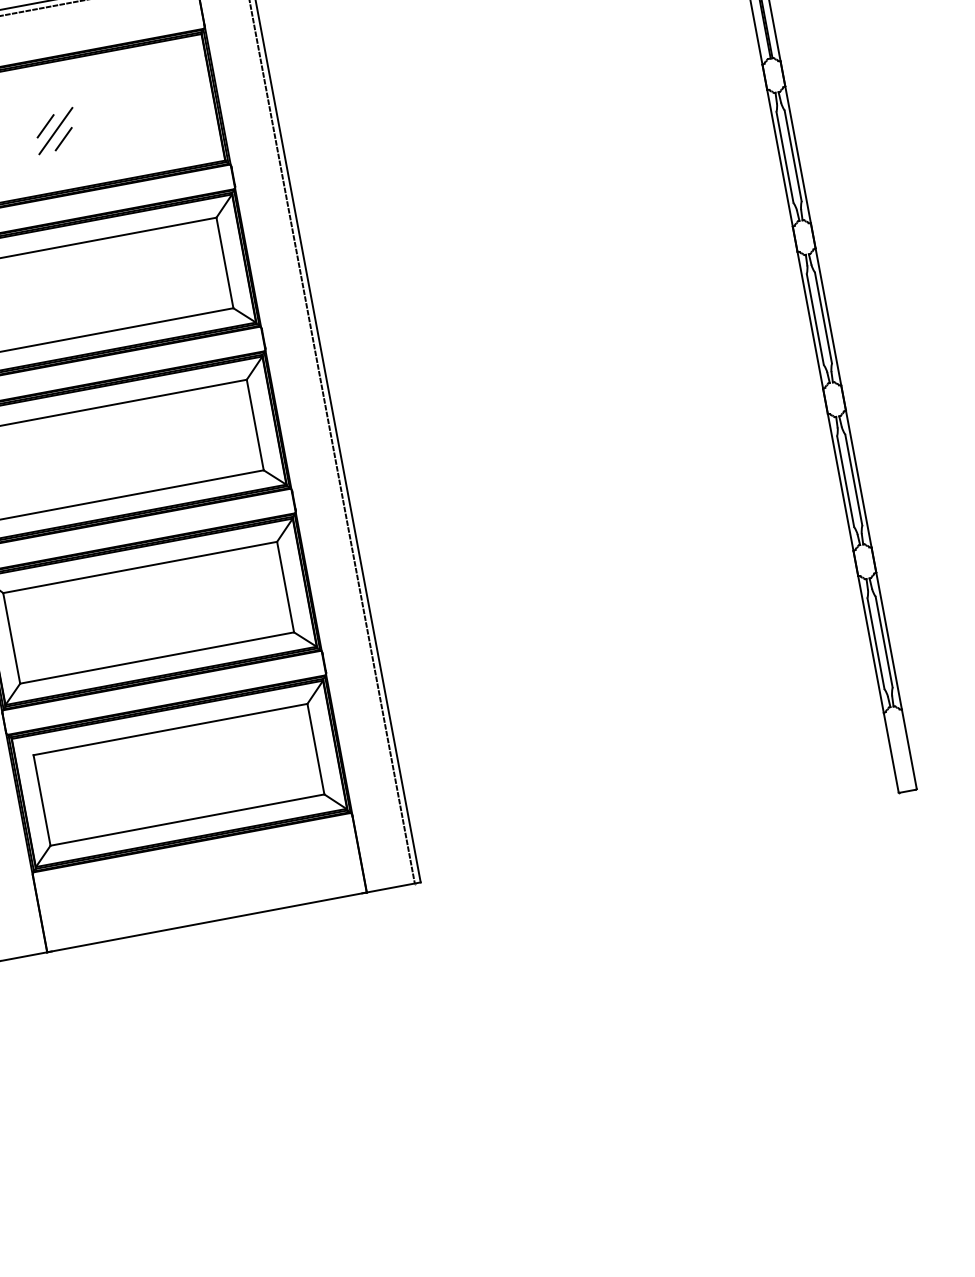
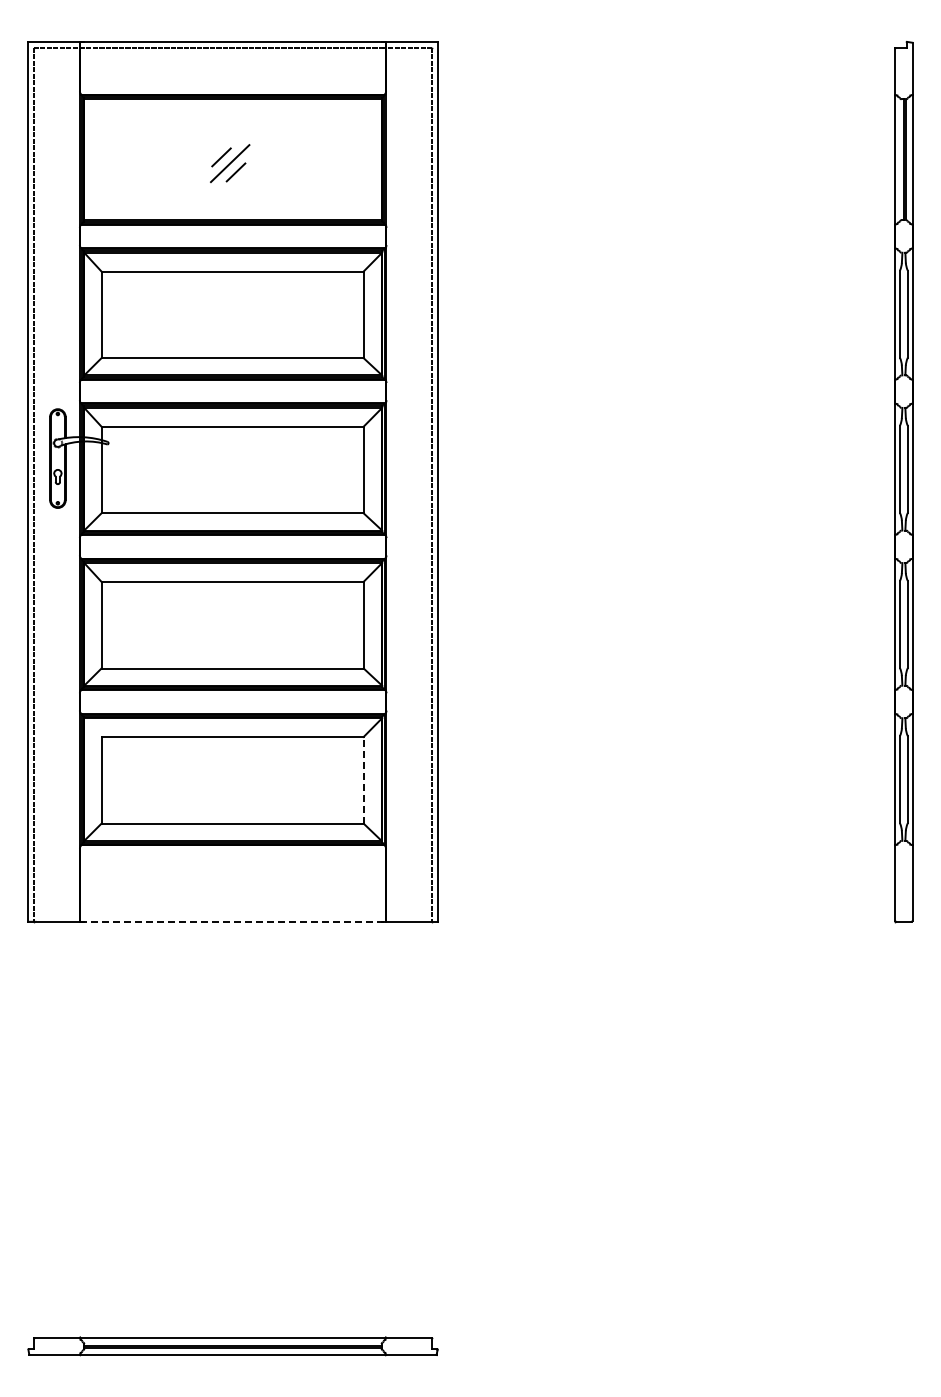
line: (315, 748) -> (363, 779), solid -> dashed
line: (207, 922) -> (233, 921), solid -> dashed

